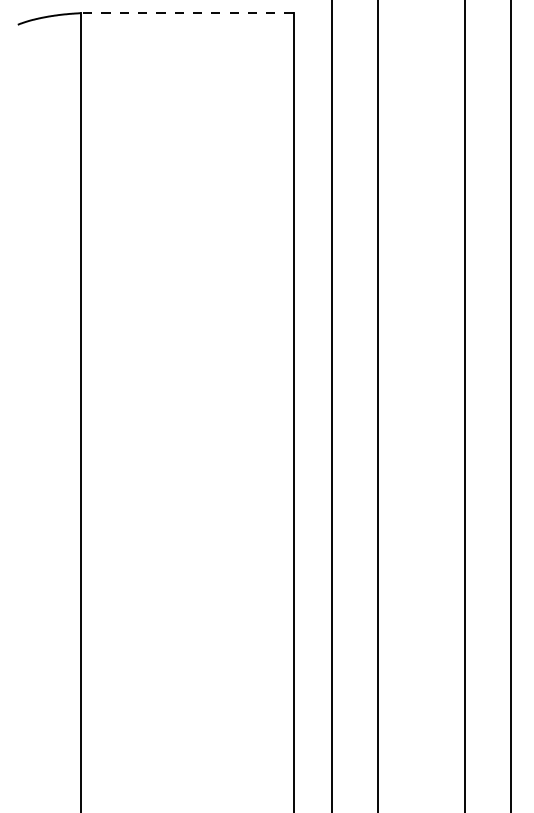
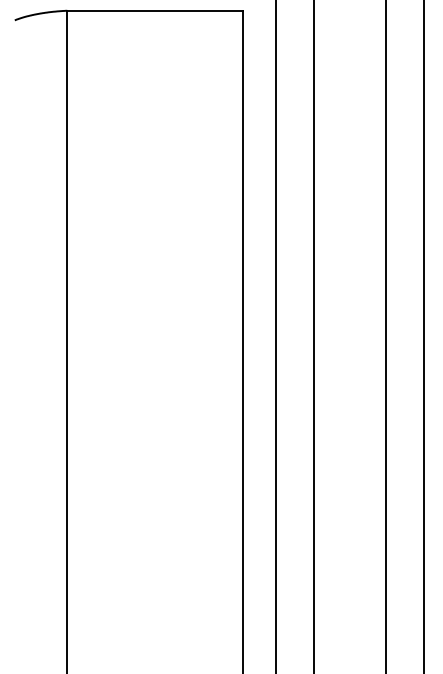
line: (186, 13) -> (154, 11), dashed -> solid

